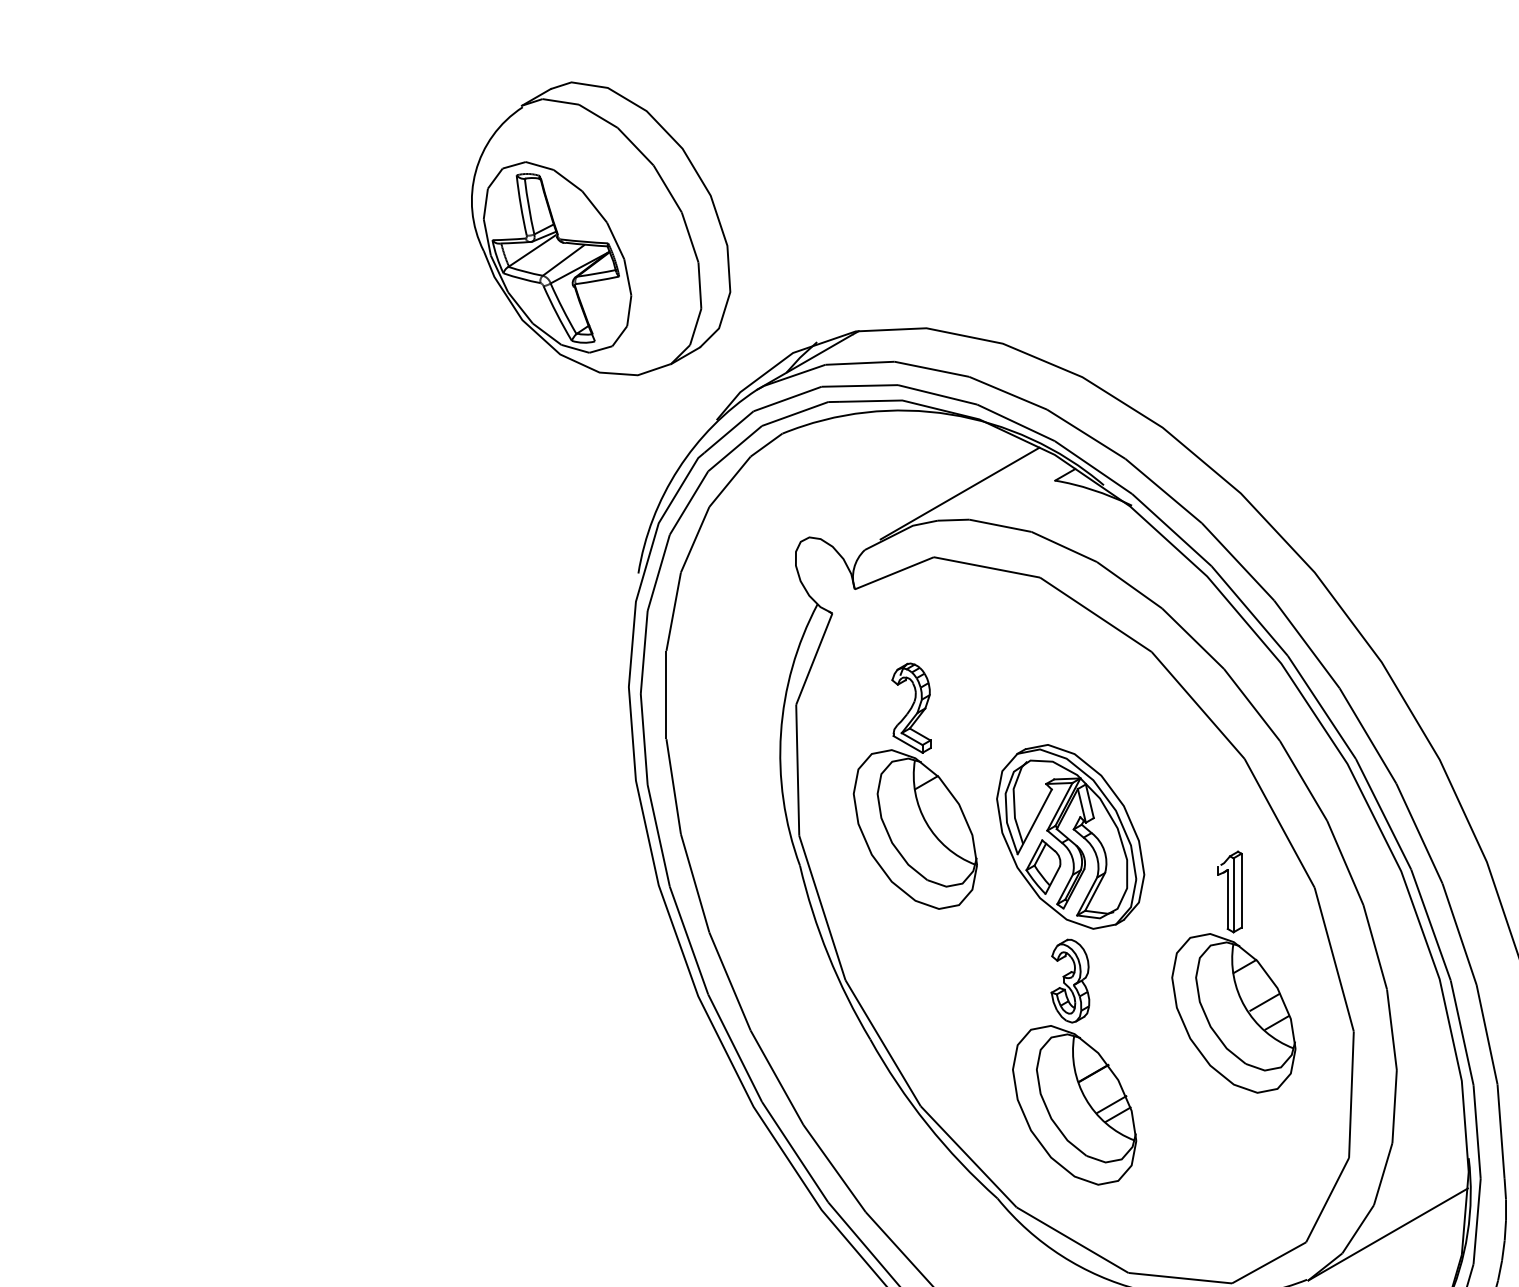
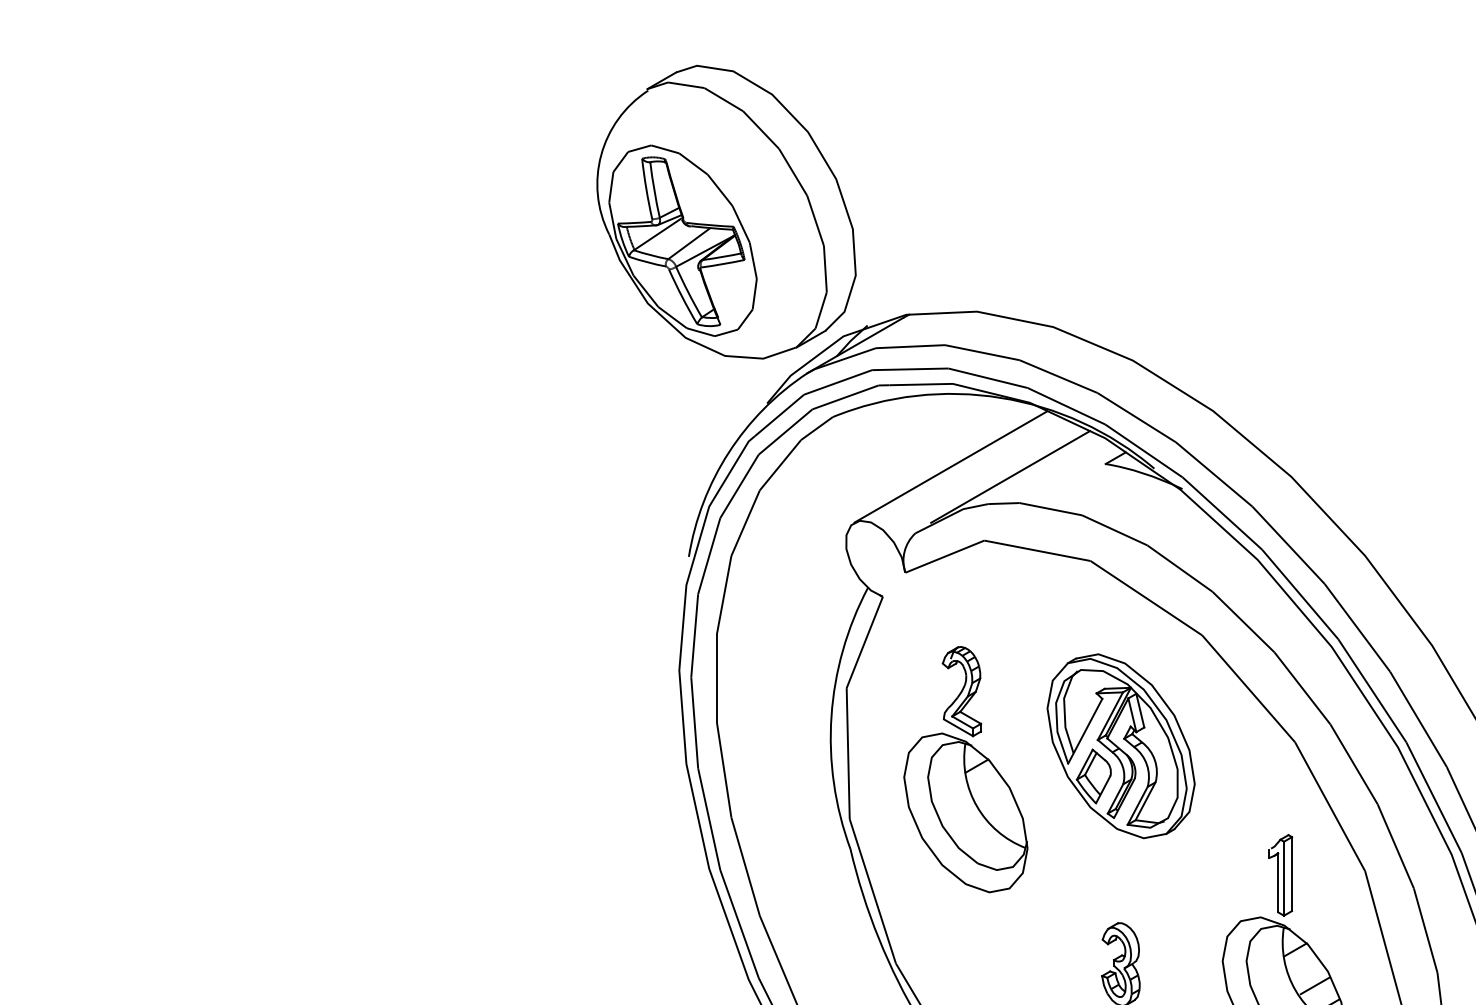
part: (601, 228) -> (726, 211), moved
line: (900, 483) -> (950, 466), added
part: (1070, 836) -> (1120, 745), moved

